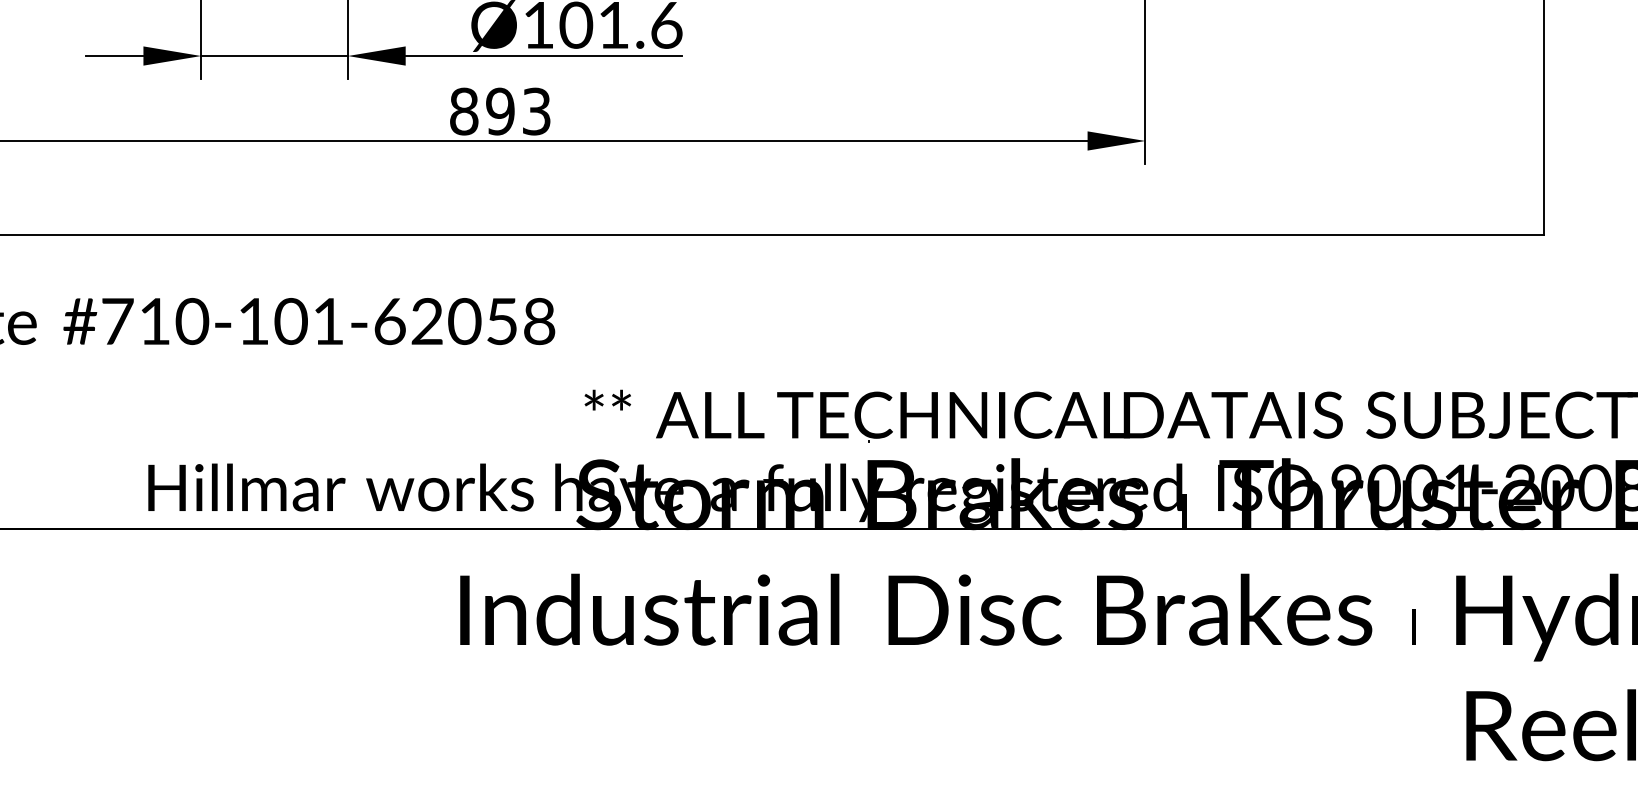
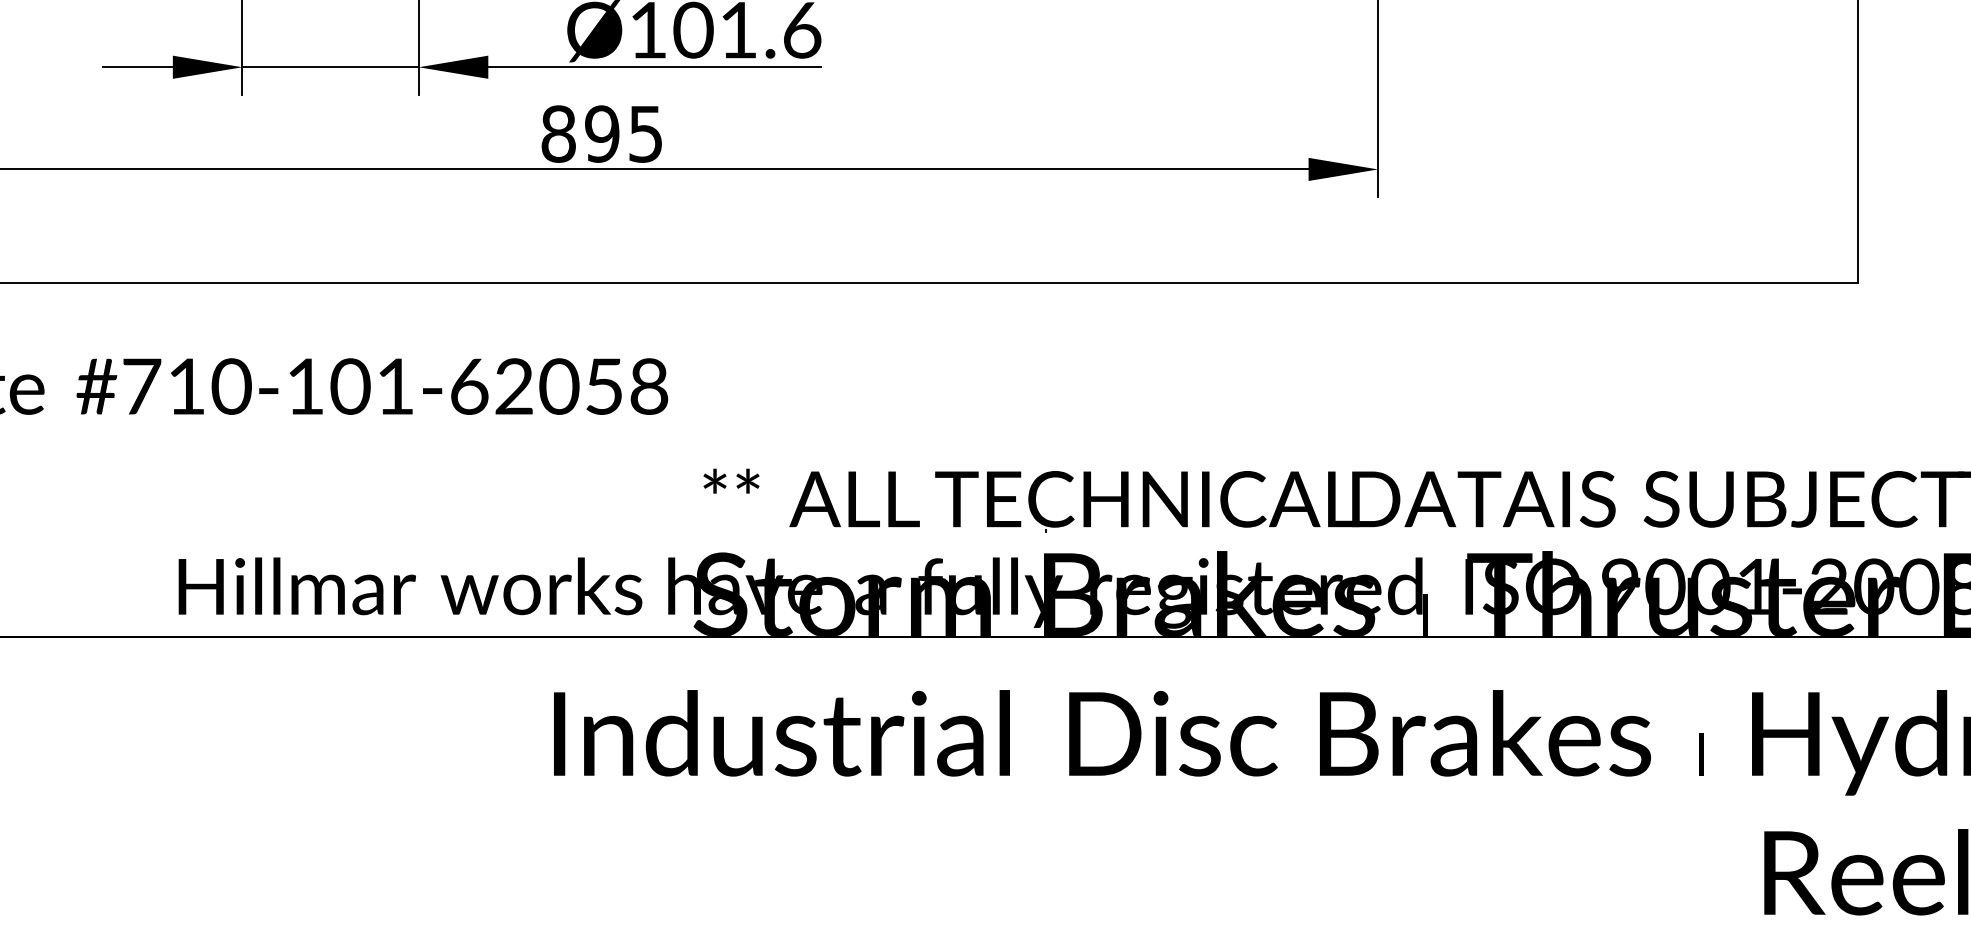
text: (536, 111) -> (645, 133), 893 -> 895

